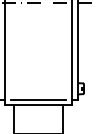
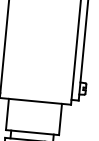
line: (38, 100) -> (35, 97), removed

